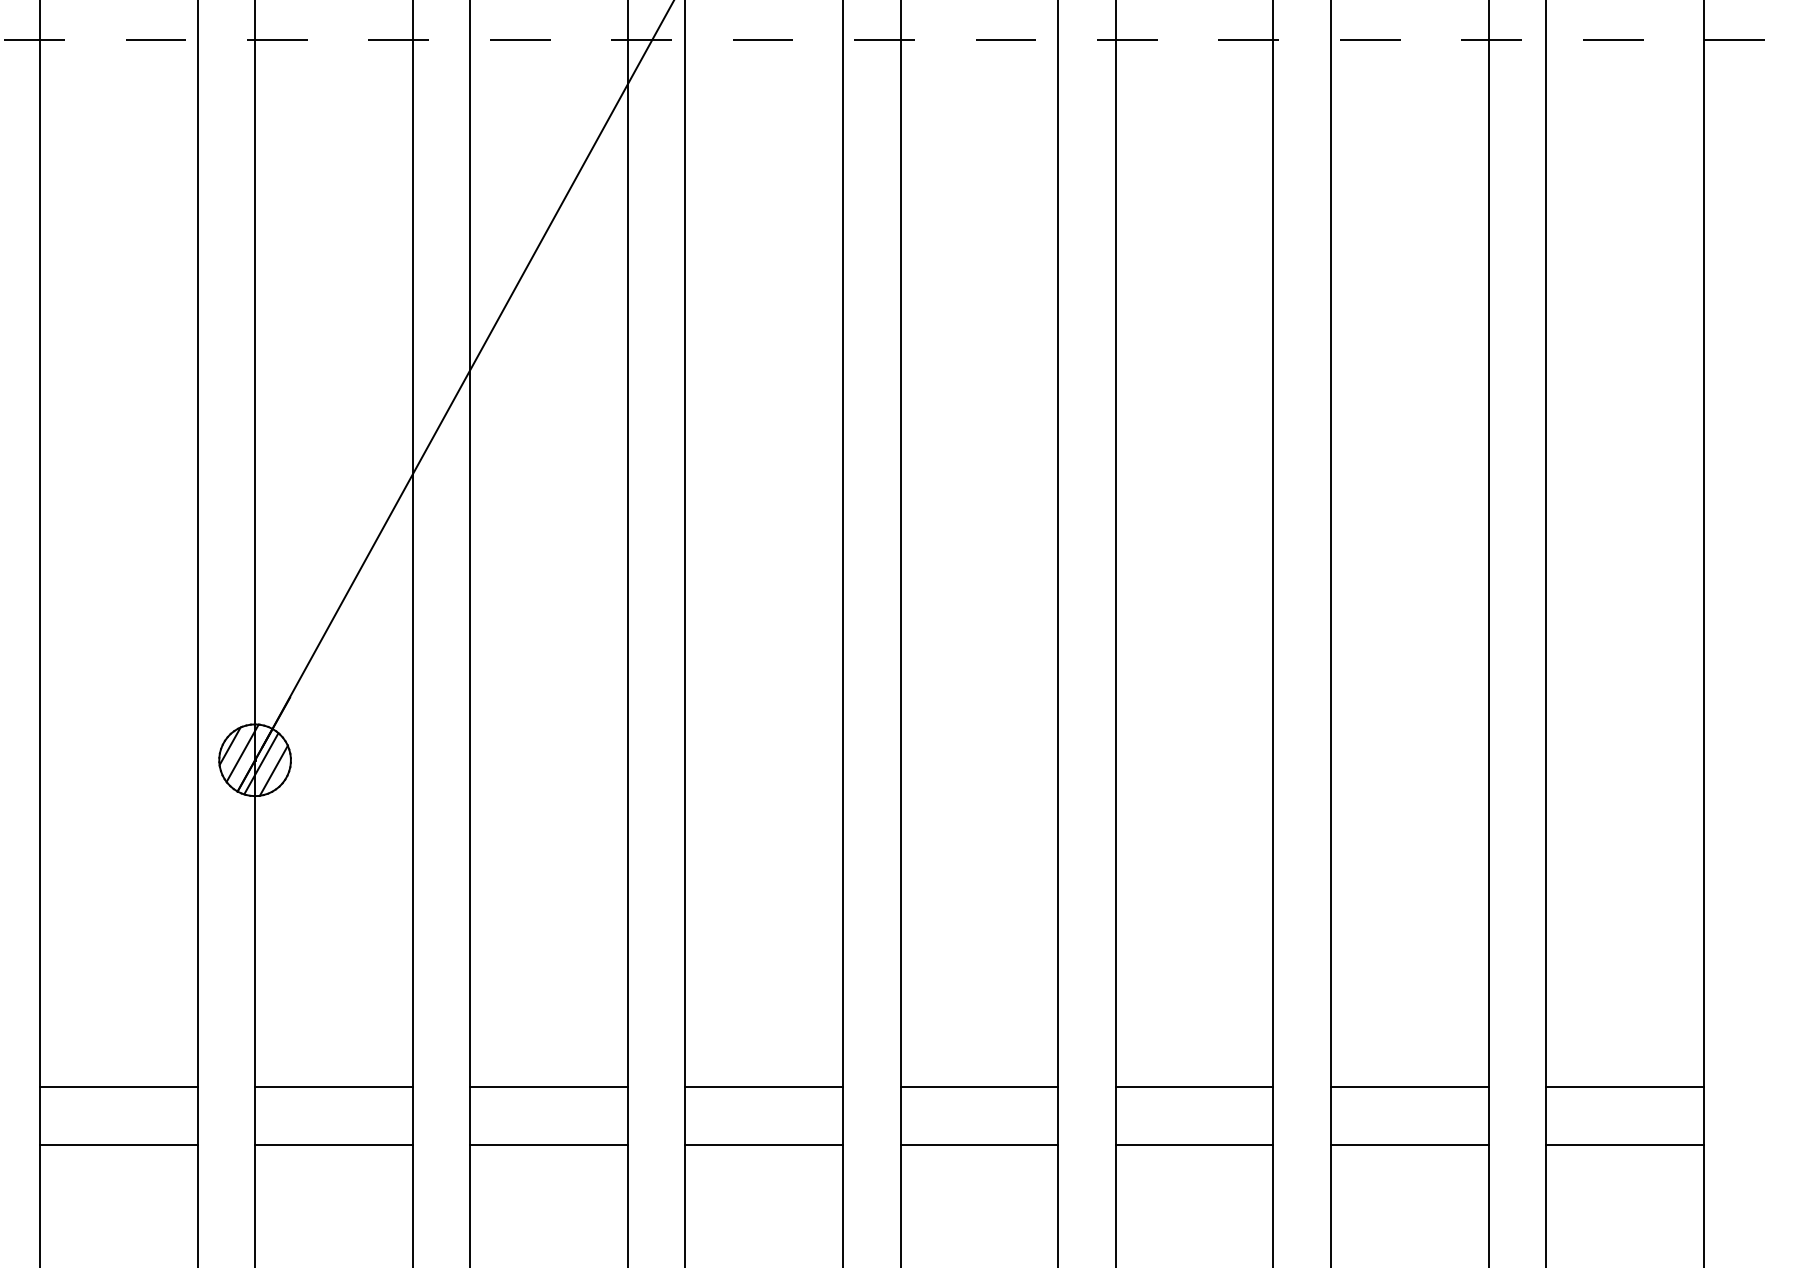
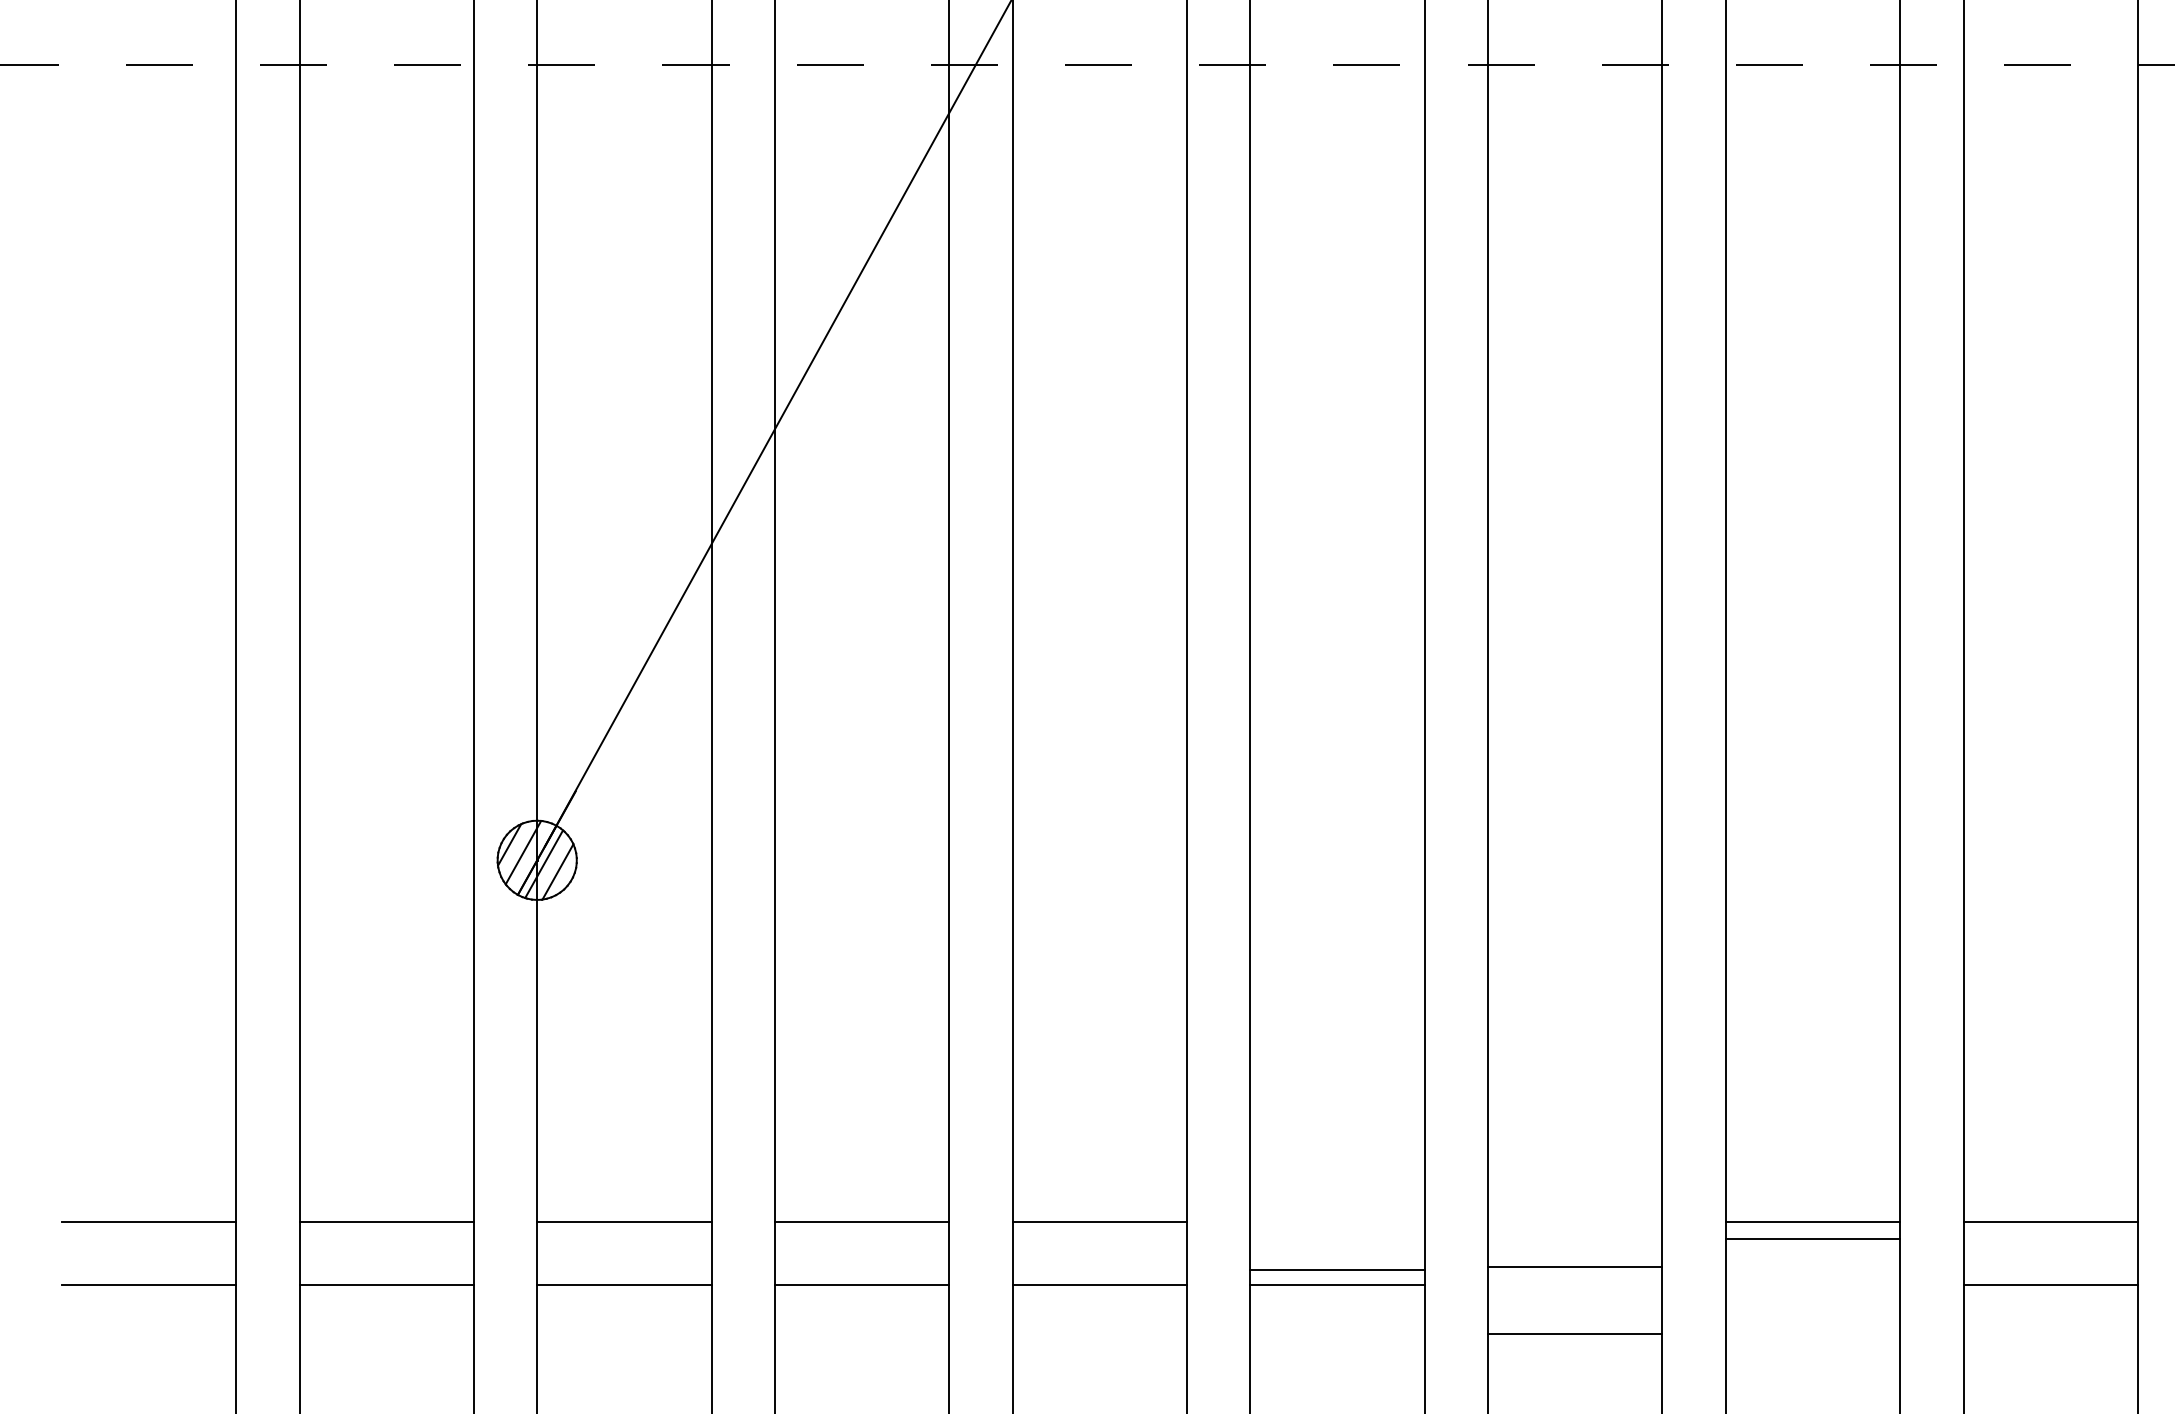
line: (979, 1087) -> (1337, 1269), moved
line: (1194, 1087) -> (1575, 1266), moved
line: (1194, 1145) -> (1575, 1334), moved
line: (1409, 1145) -> (1812, 1239), moved

